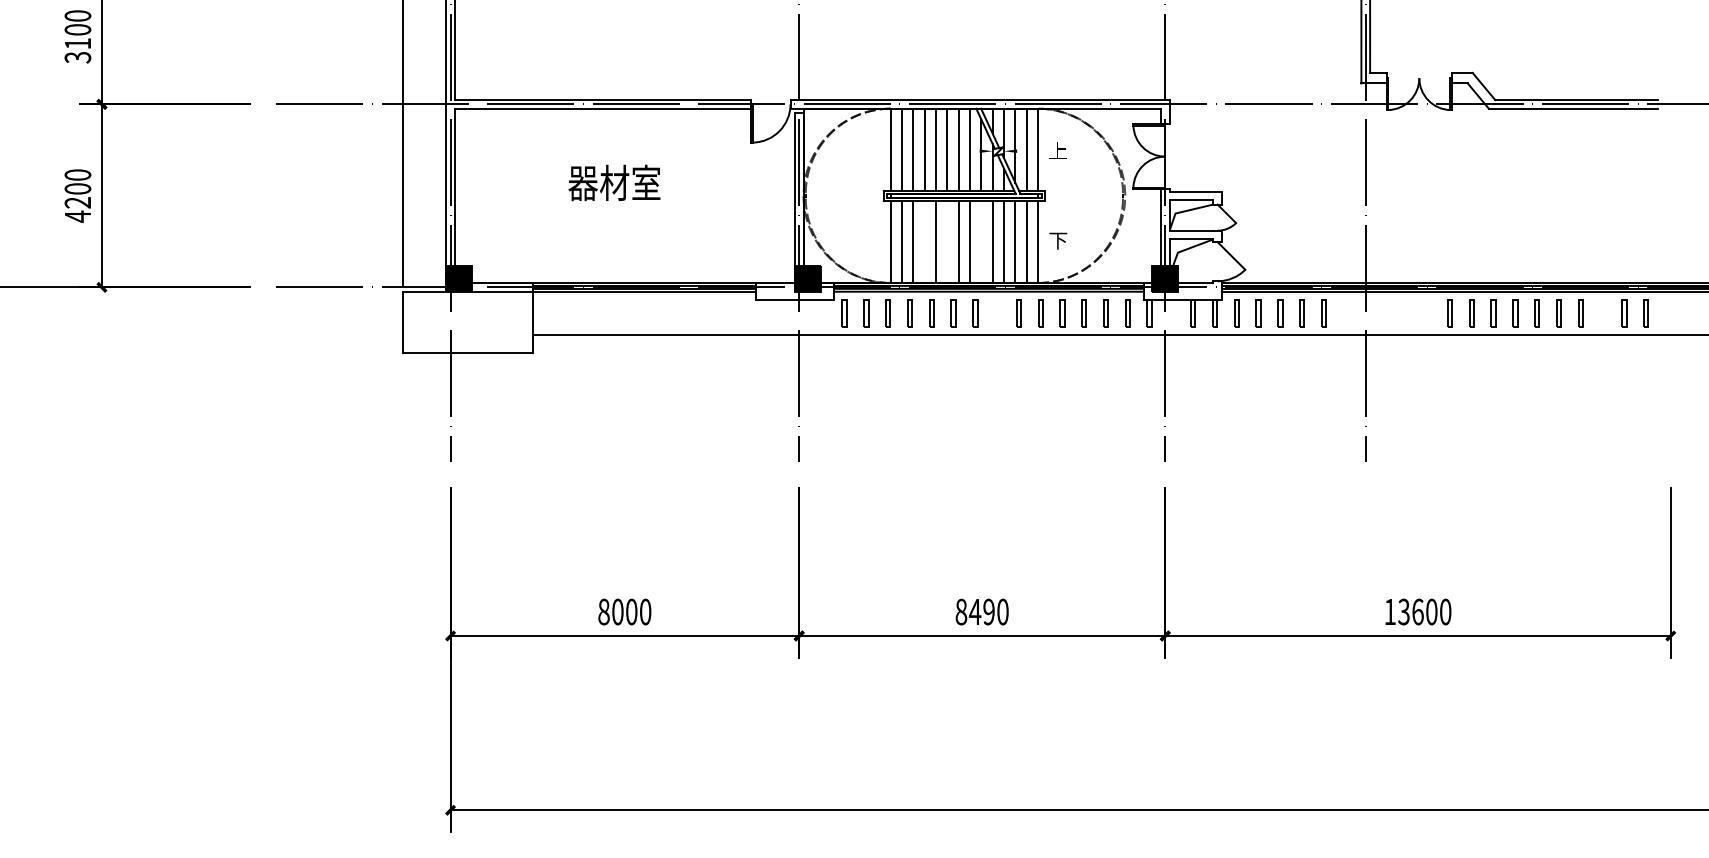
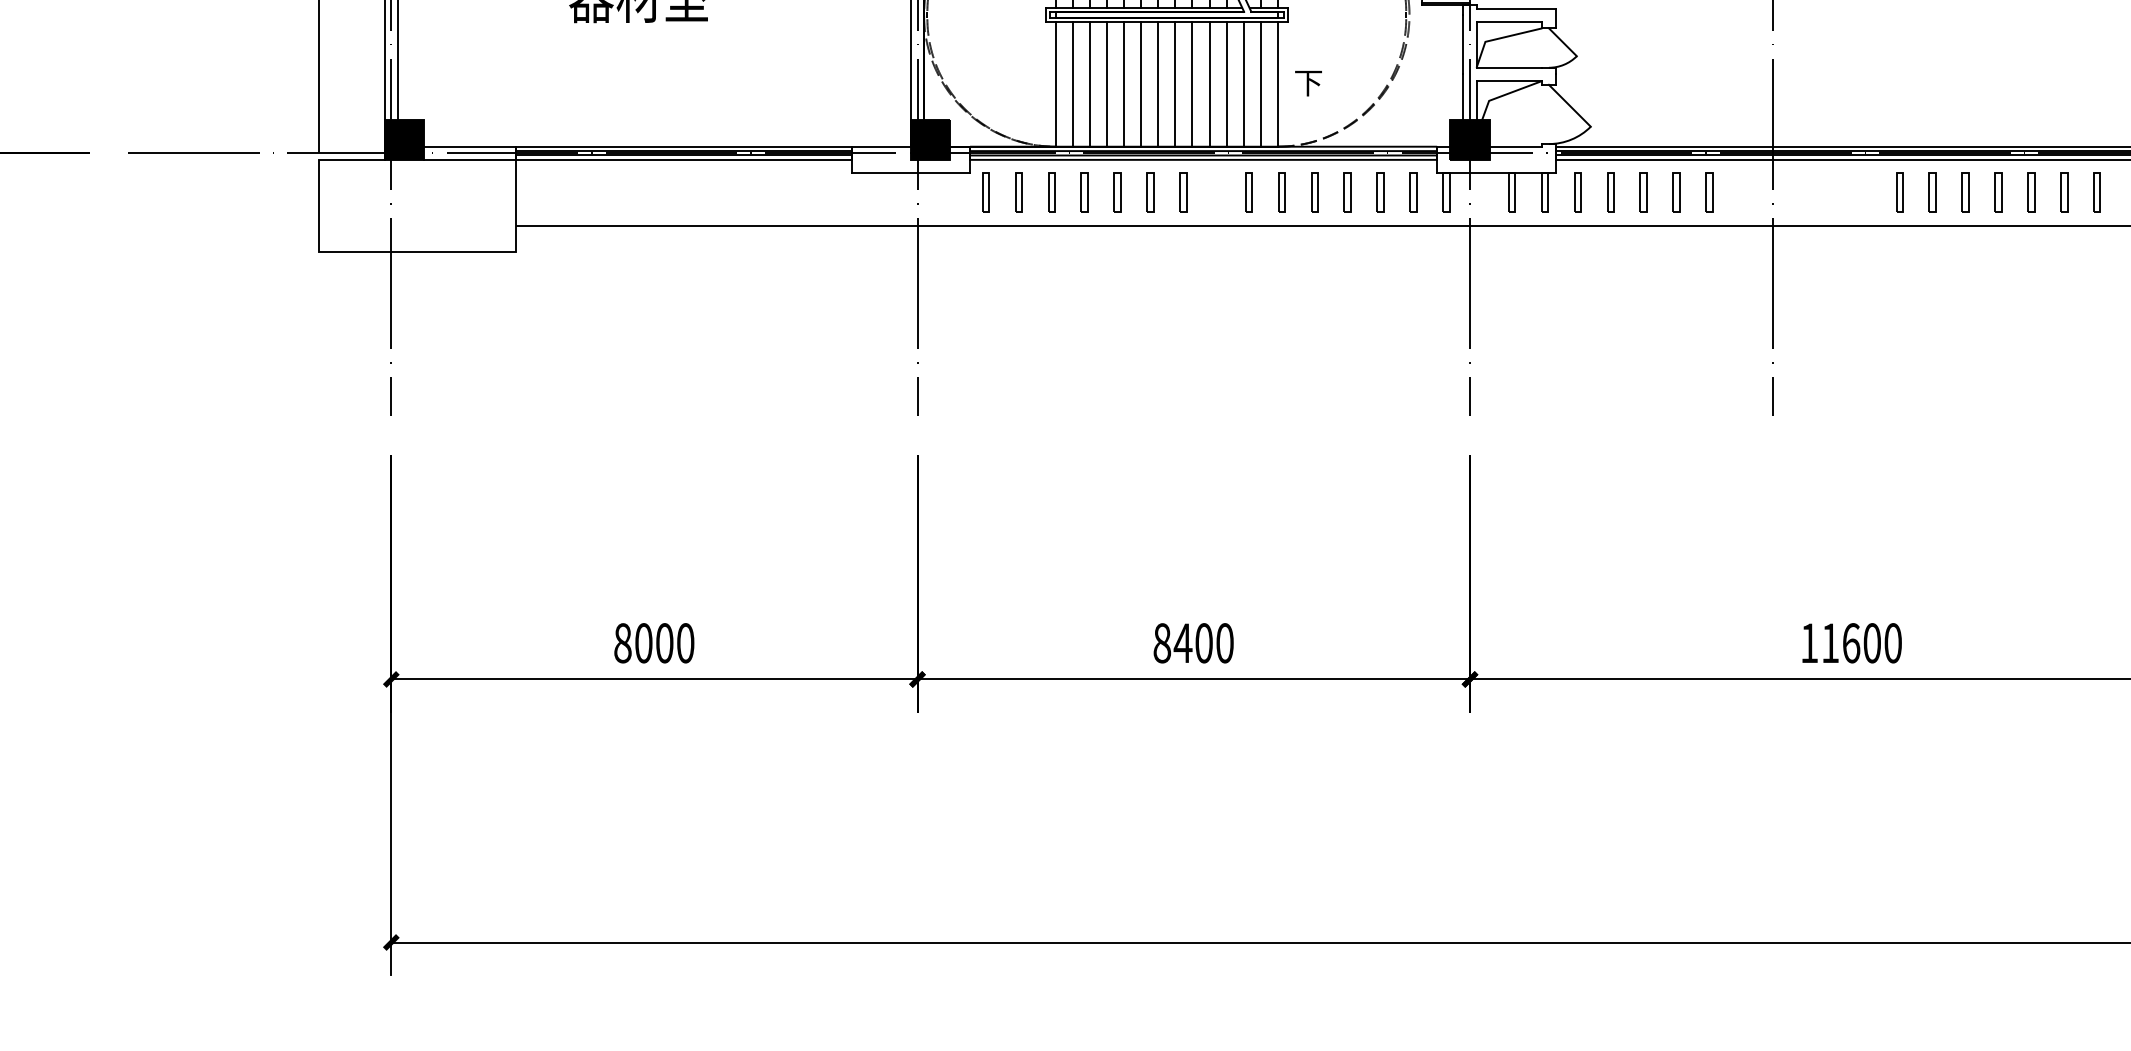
line: (924, 241) -> (1106, 84), added
line: (947, 241) -> (1141, 84), added
line: (981, 241) -> (1192, 84), added
text: (988, 611) -> (1203, 642), 8490 -> 8400
text: (1403, 611) -> (1829, 642), 13600 -> 11600

